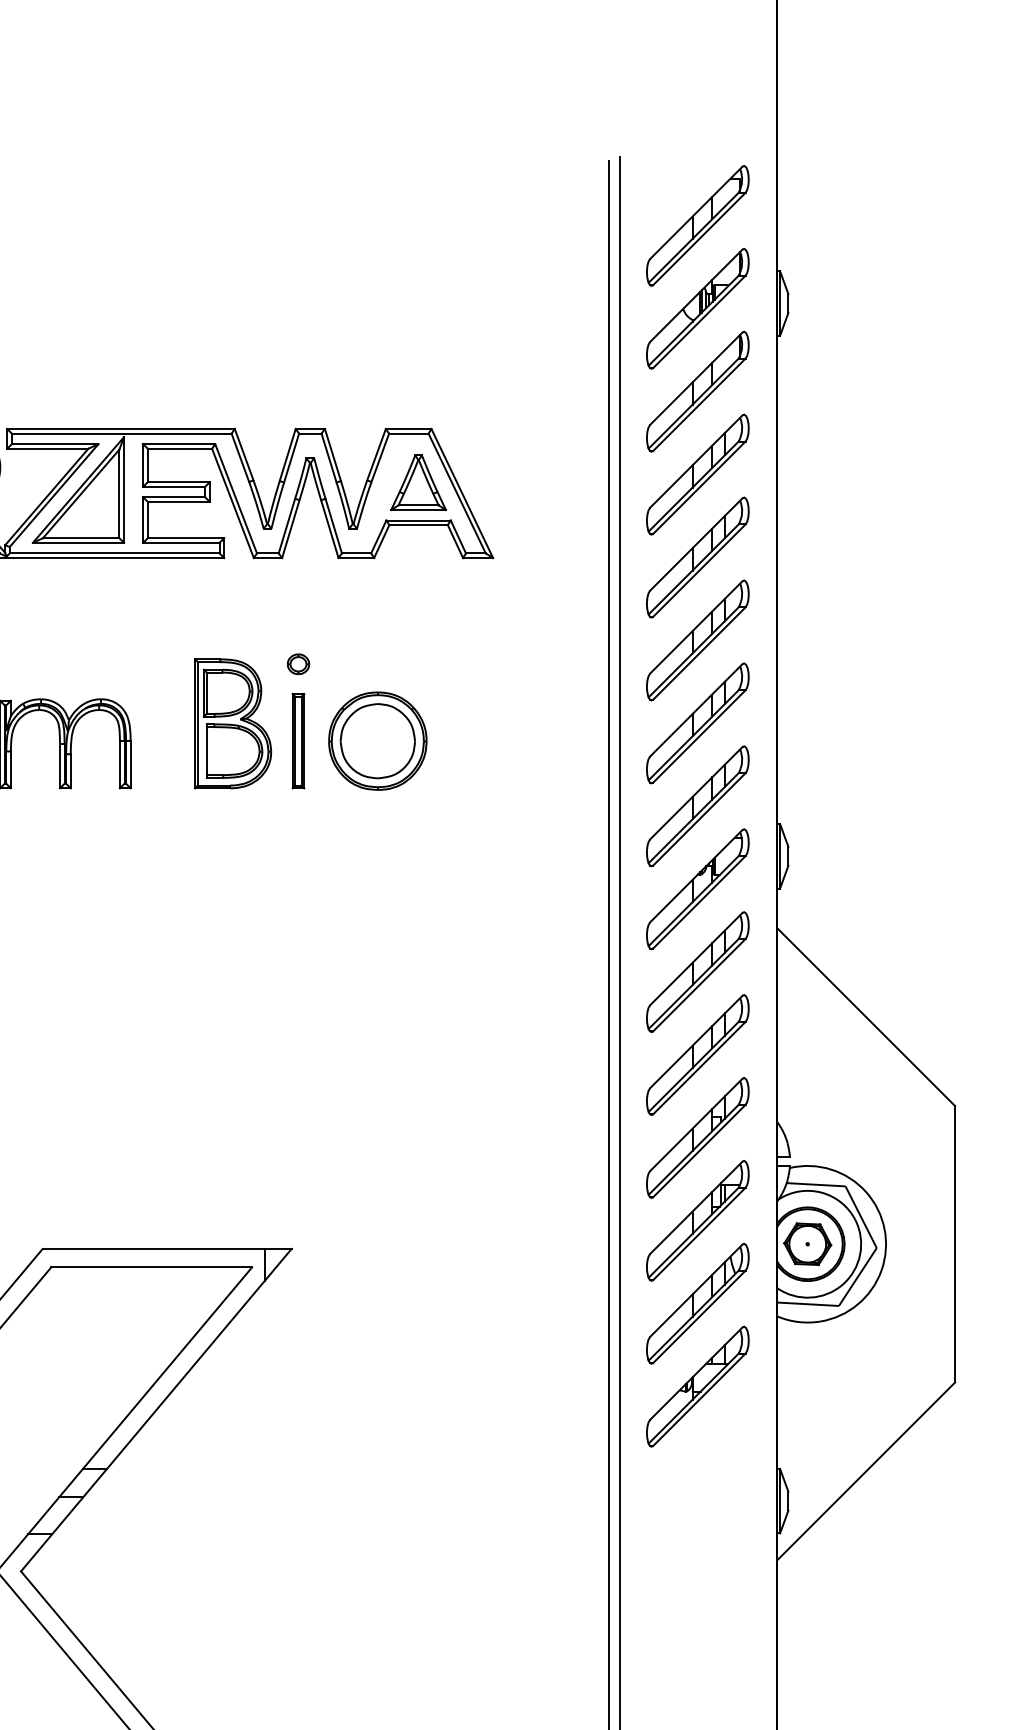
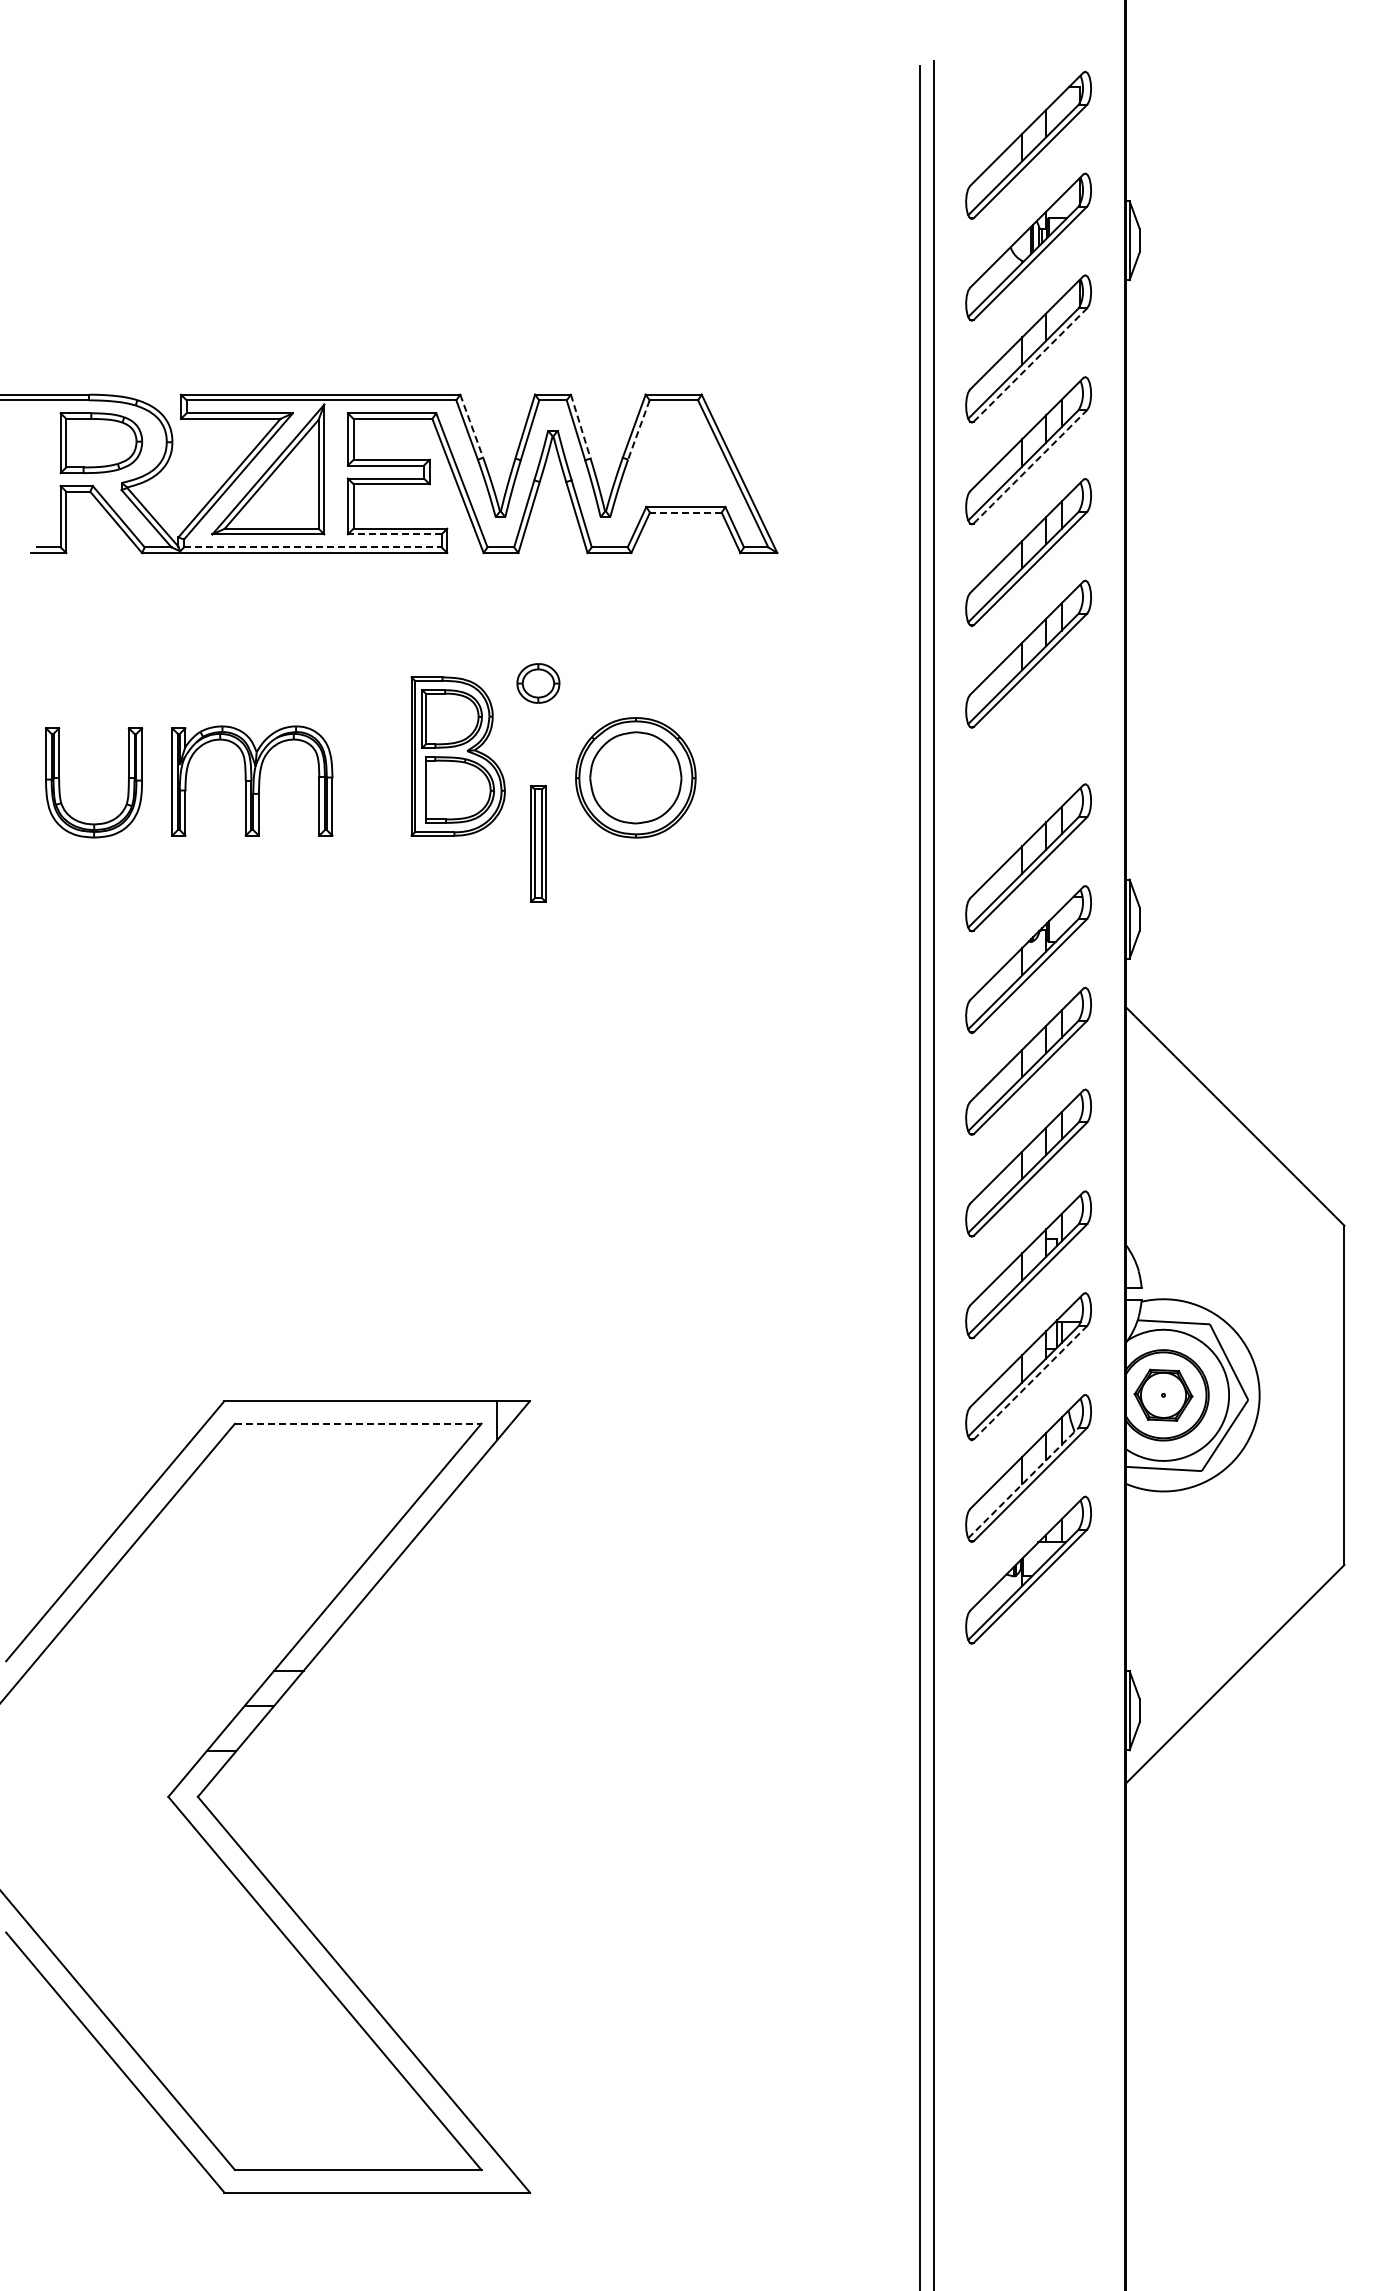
line: (699, 404) -> (1030, 364), solid -> dashed
line: (243, 454) -> (471, 426), solid -> dashed
line: (332, 455) -> (580, 427), solid -> dashed
line: (380, 458) -> (638, 430), solid -> dashed
part: (418, 482) -> (685, 460), removed
line: (699, 487) -> (1030, 466), solid -> dashed
line: (418, 525) -> (685, 512), solid -> dashed
line: (181, 542) -> (394, 534), solid -> dashed
line: (114, 553) -> (312, 547), solid -> dashed
part: (298, 664) -> (538, 683), size x1.6
part: (697, 722) -> (1028, 755), removed
part: (298, 740) -> (538, 843), moved
line: (699, 1233) -> (1030, 1382), solid -> dashed
line: (151, 1267) -> (358, 1423), solid -> dashed
line: (693, 1315) -> (1023, 1482), solid -> dashed

